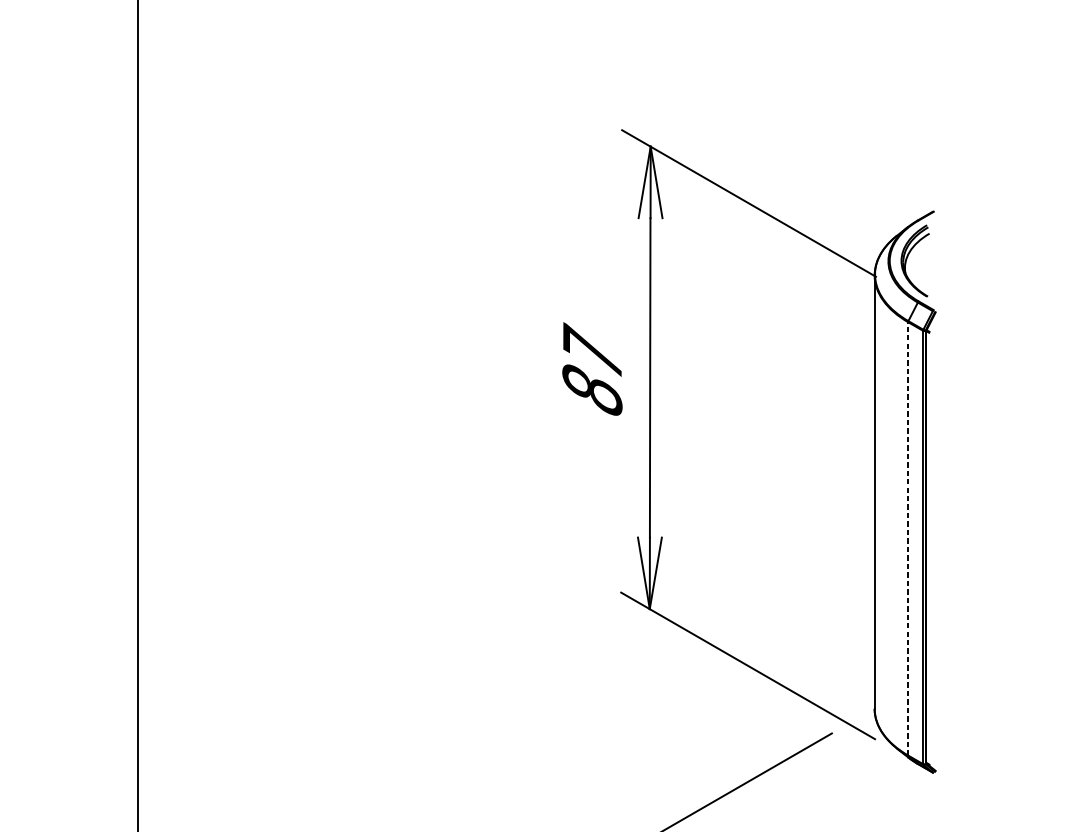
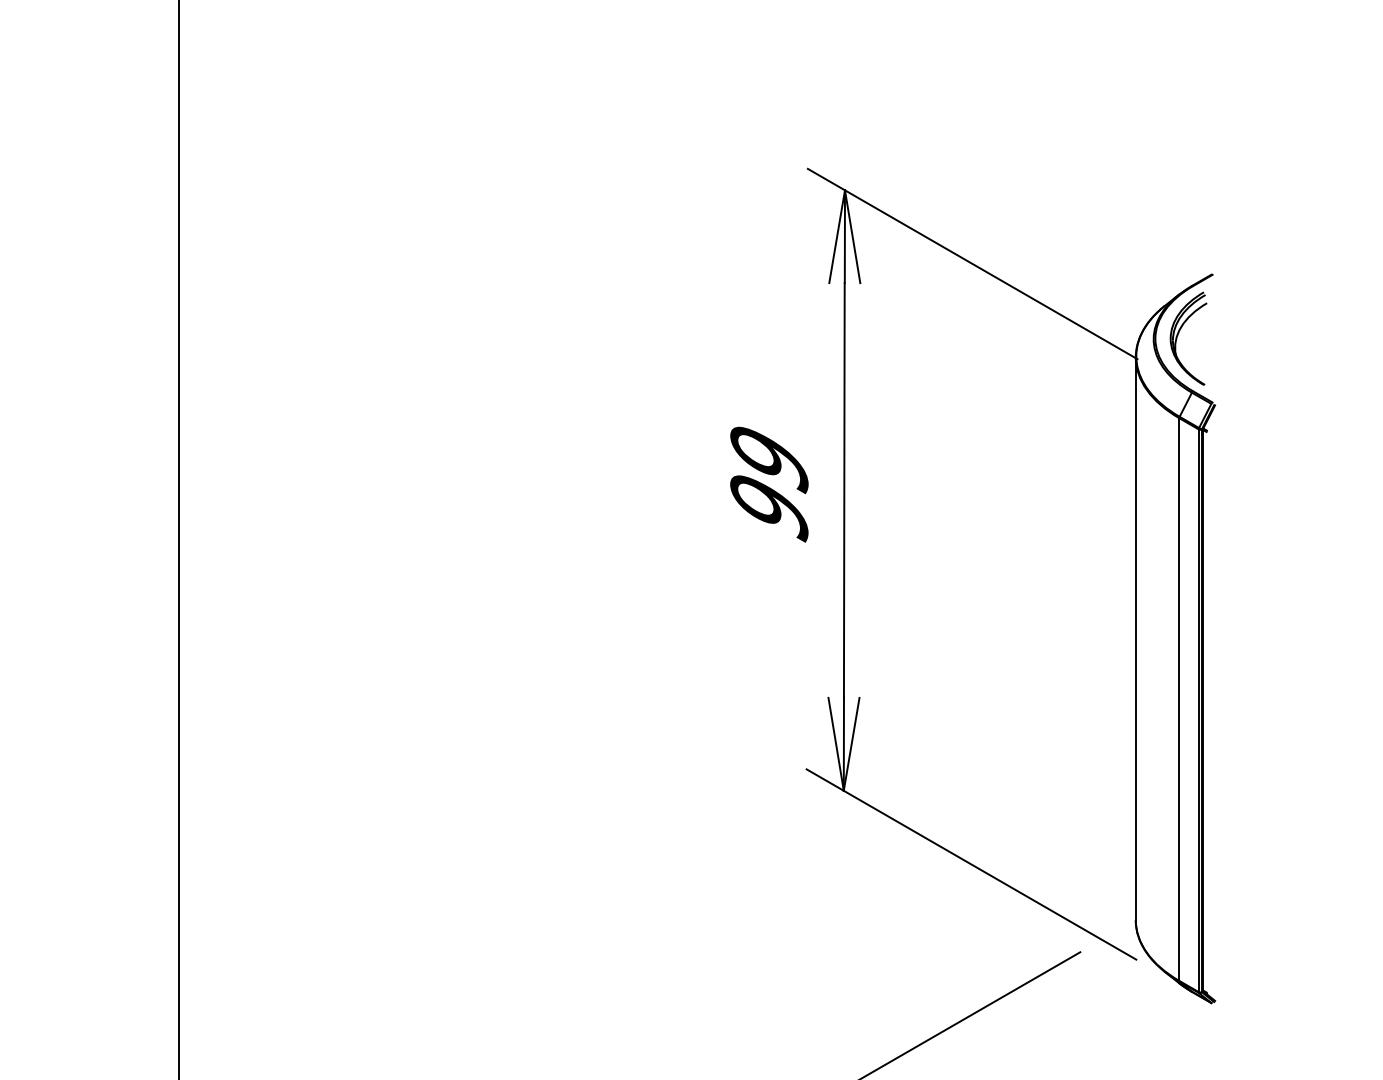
text: (592, 370) -> (769, 480), 87 -> 99
line: (908, 538) -> (1179, 699), dashed -> solid

